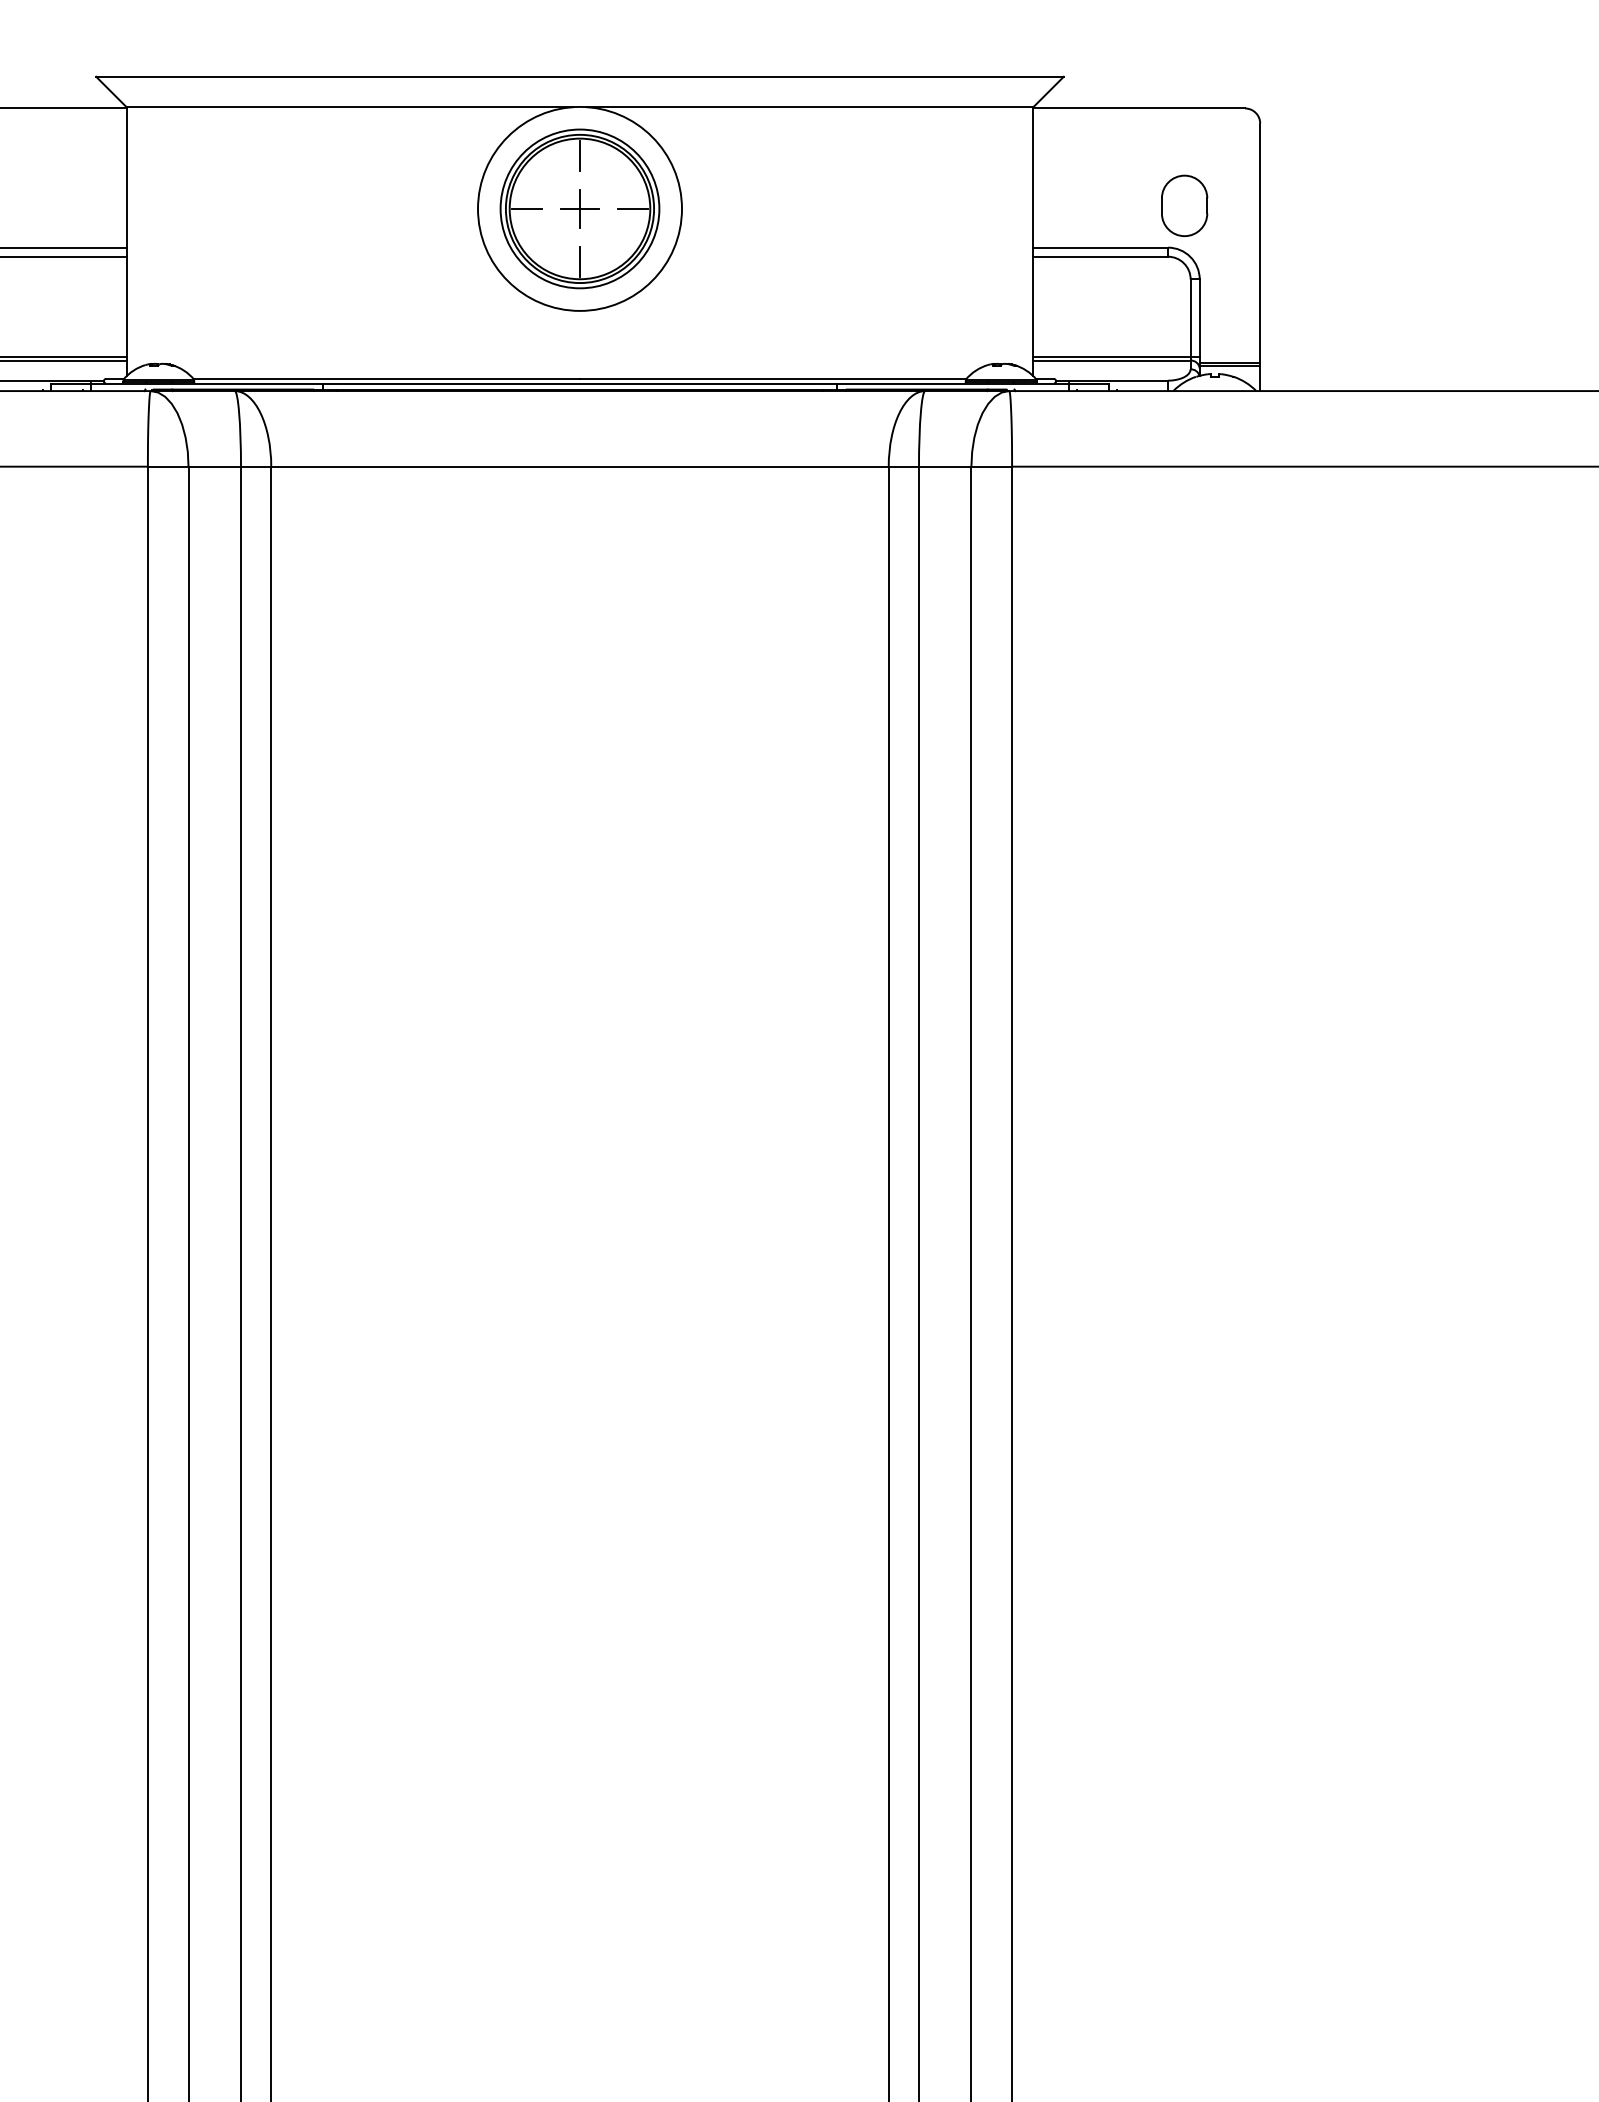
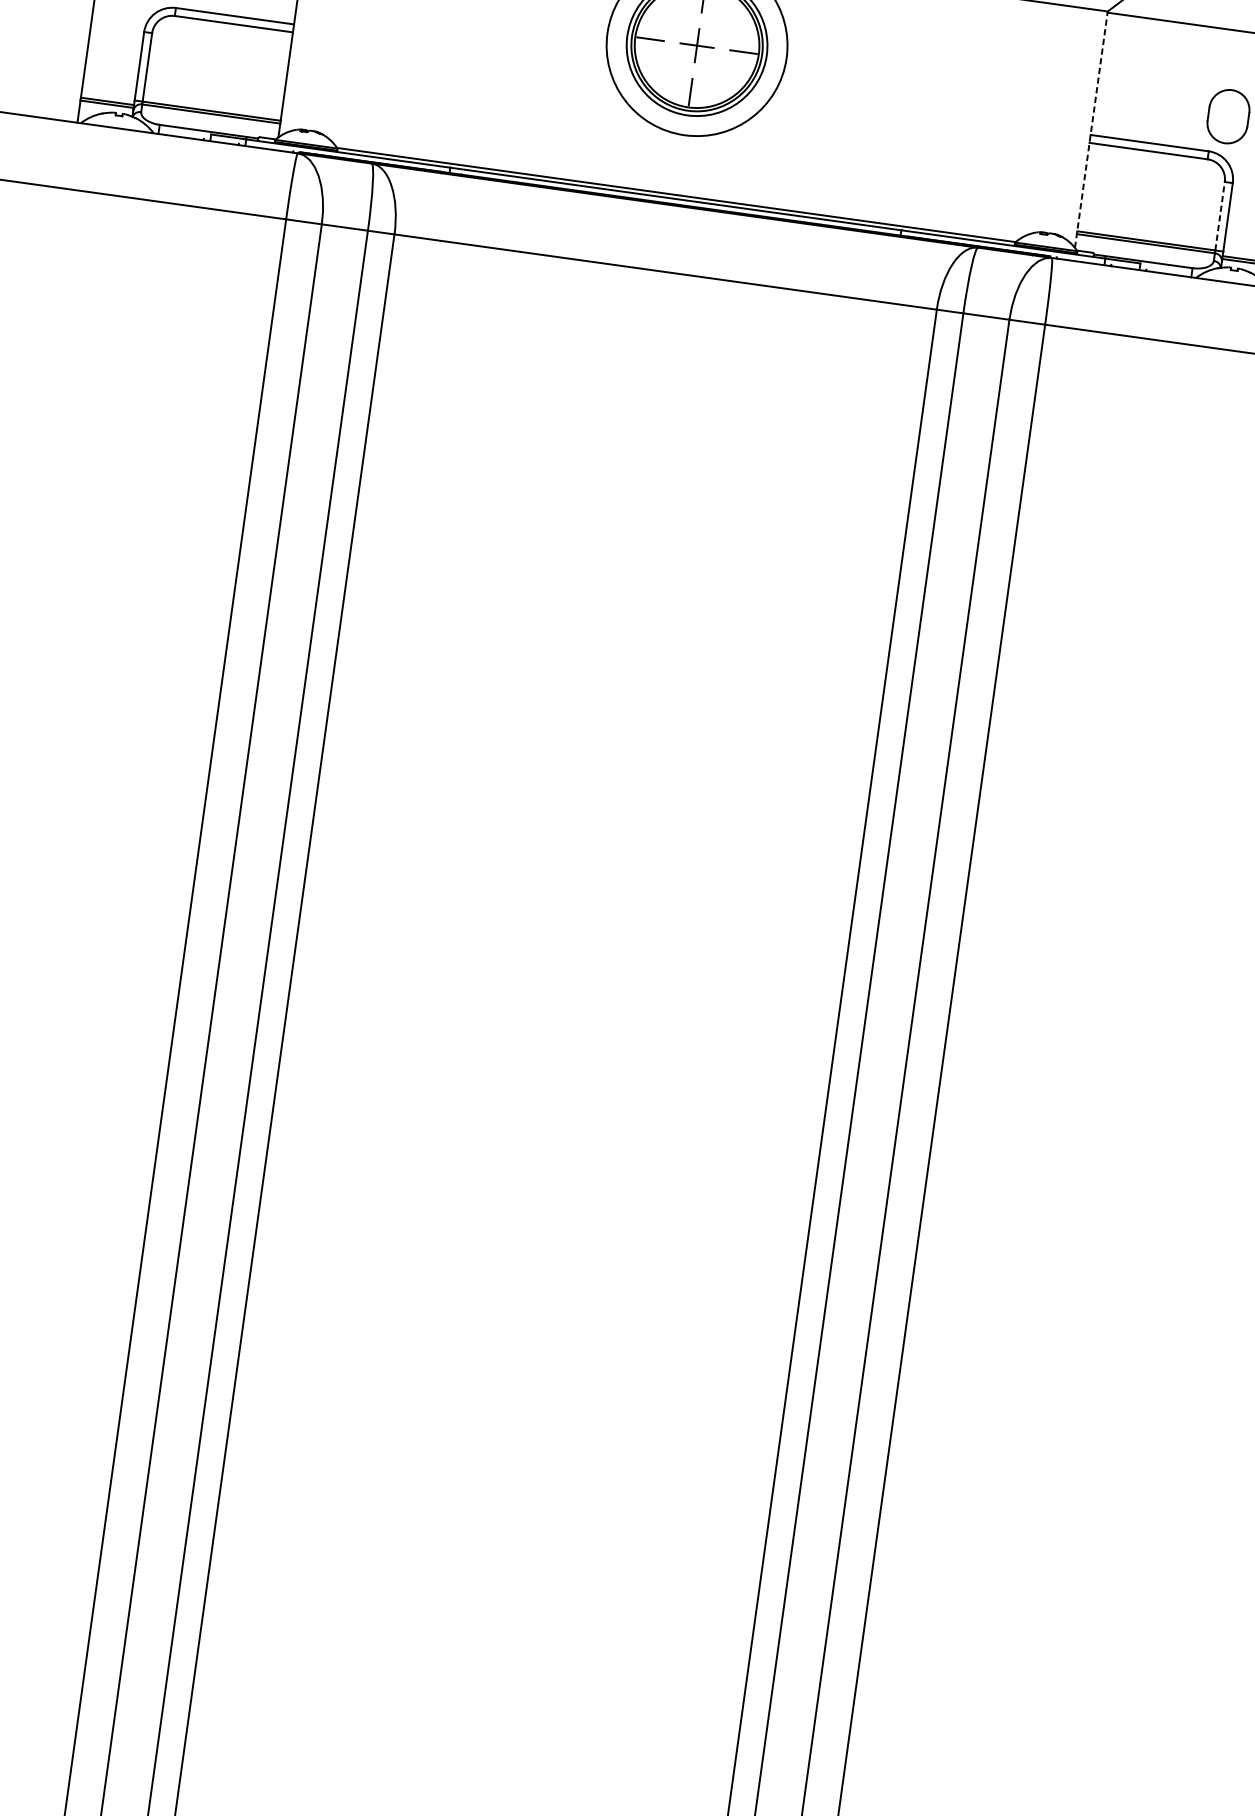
line: (1033, 241) -> (1091, 129), solid -> dashed
line: (1190, 318) -> (1219, 216), solid -> dashed

